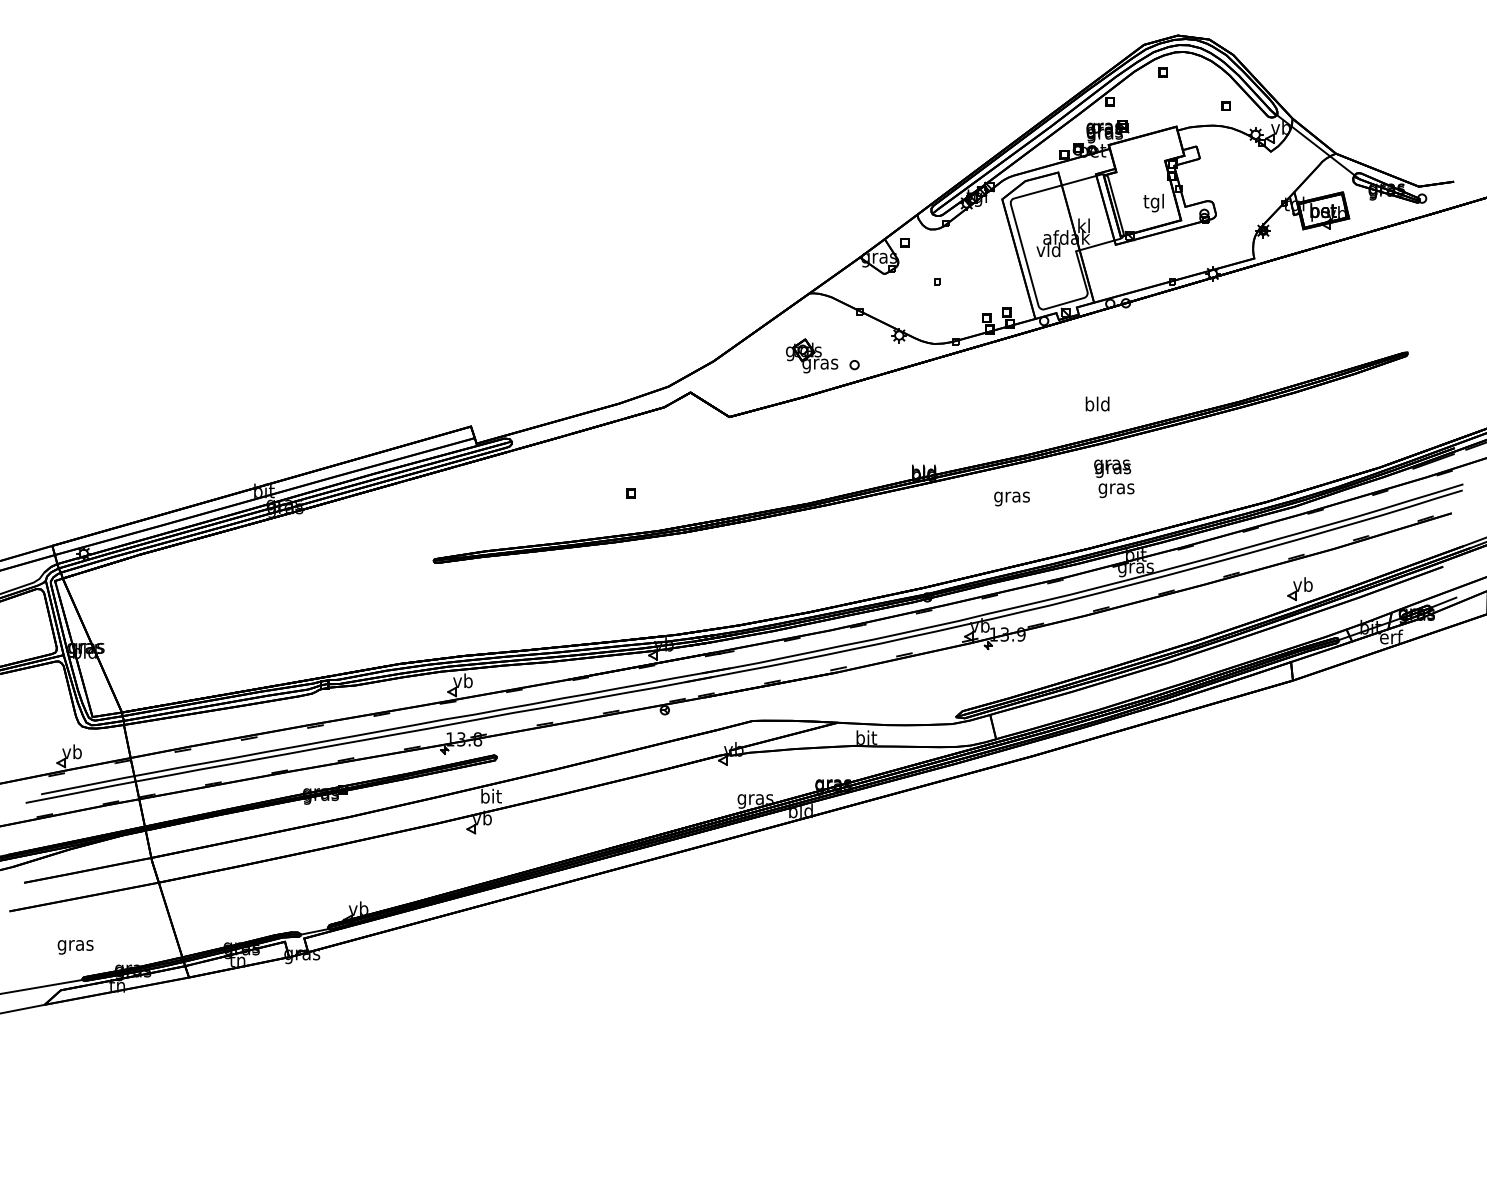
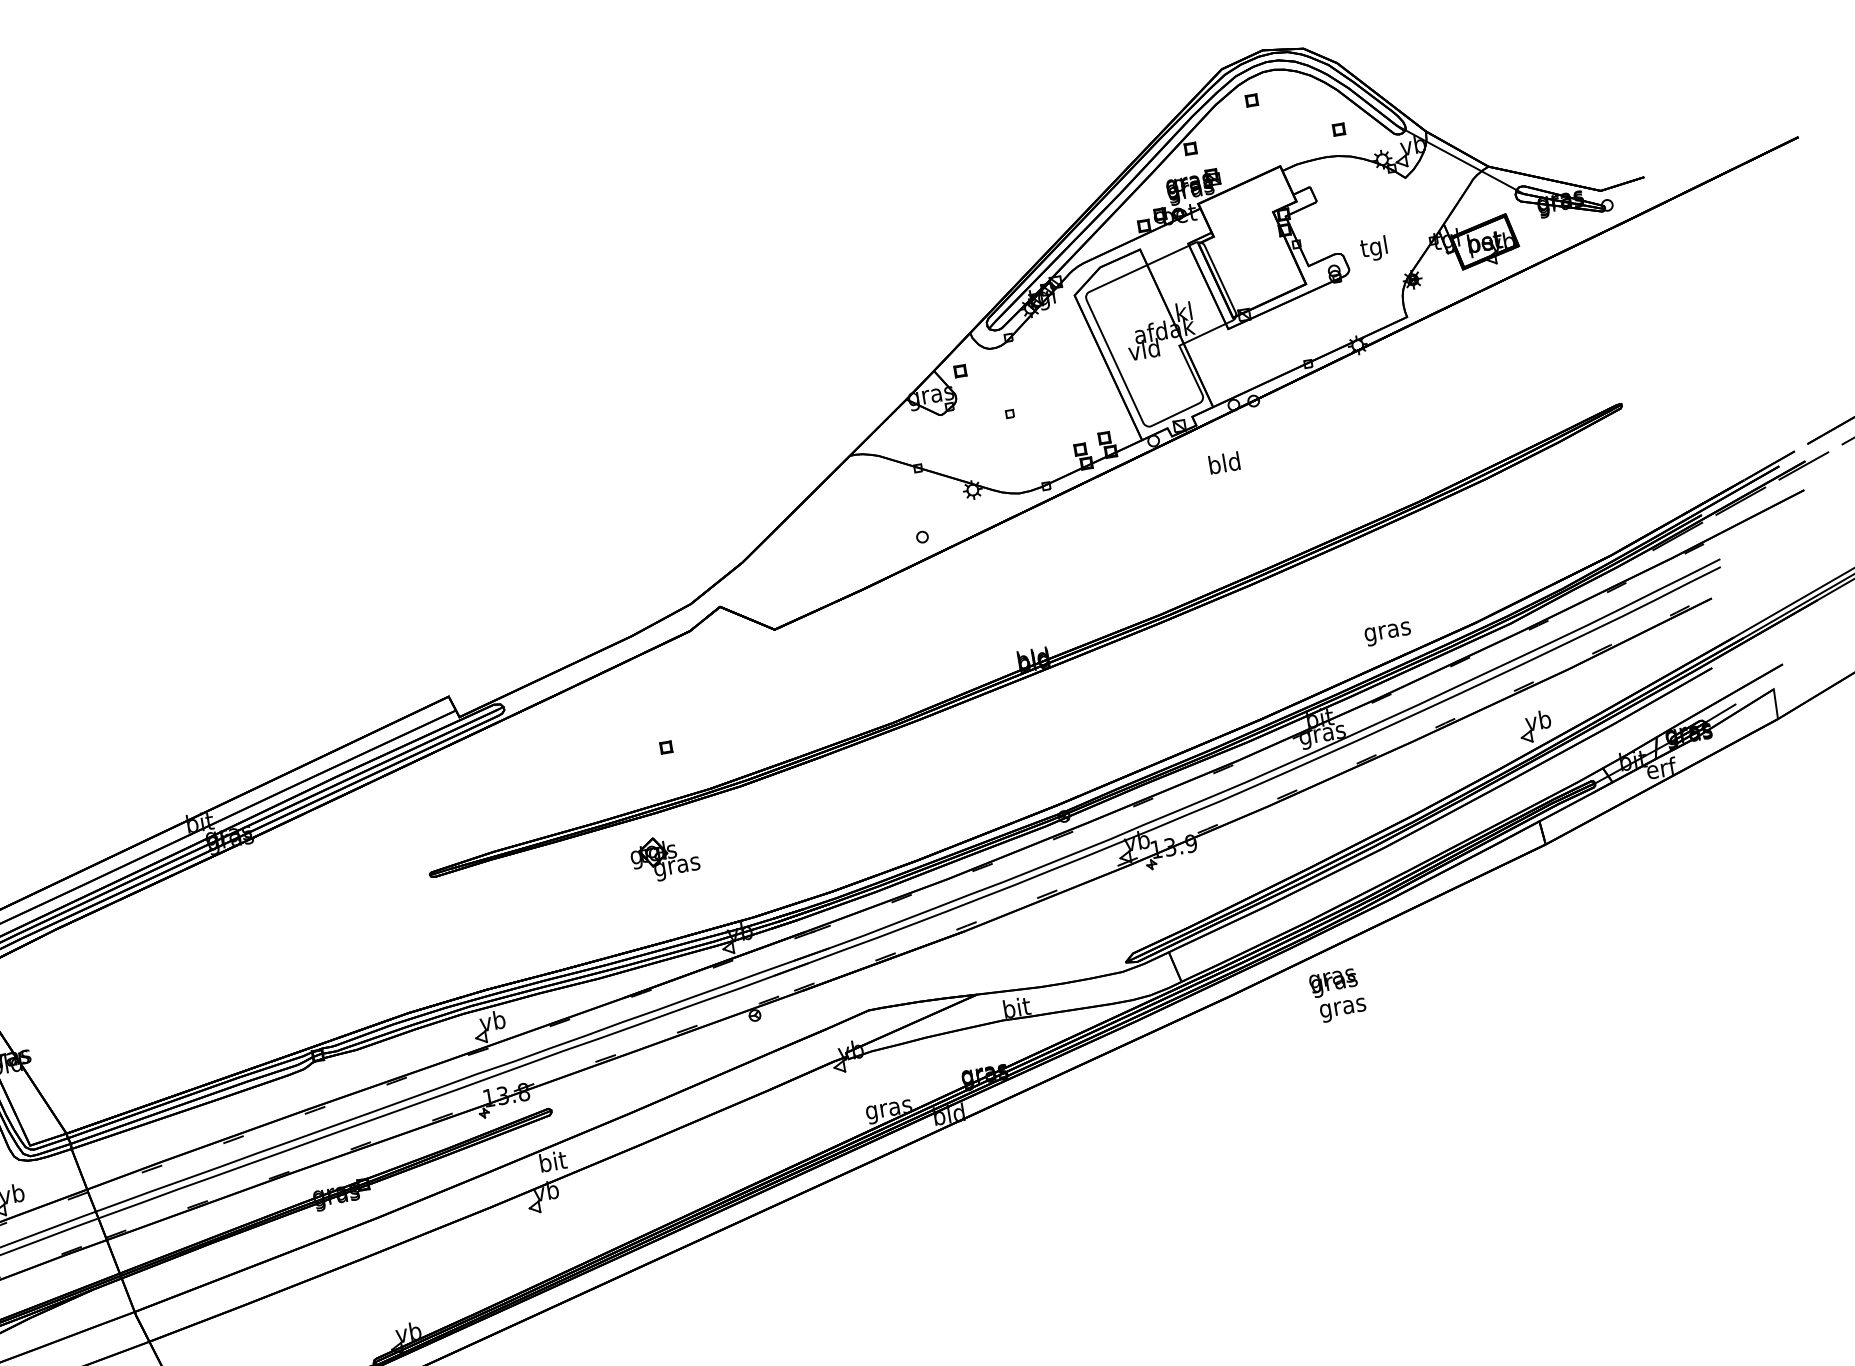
text: (1153, 202) -> (1373, 248), moved
part: (812, 355) -> (665, 857), moved
text: (1097, 403) -> (1224, 462), moved
text: (1114, 478) -> (1338, 995), moved
text: (1011, 498) -> (1387, 633), moved

